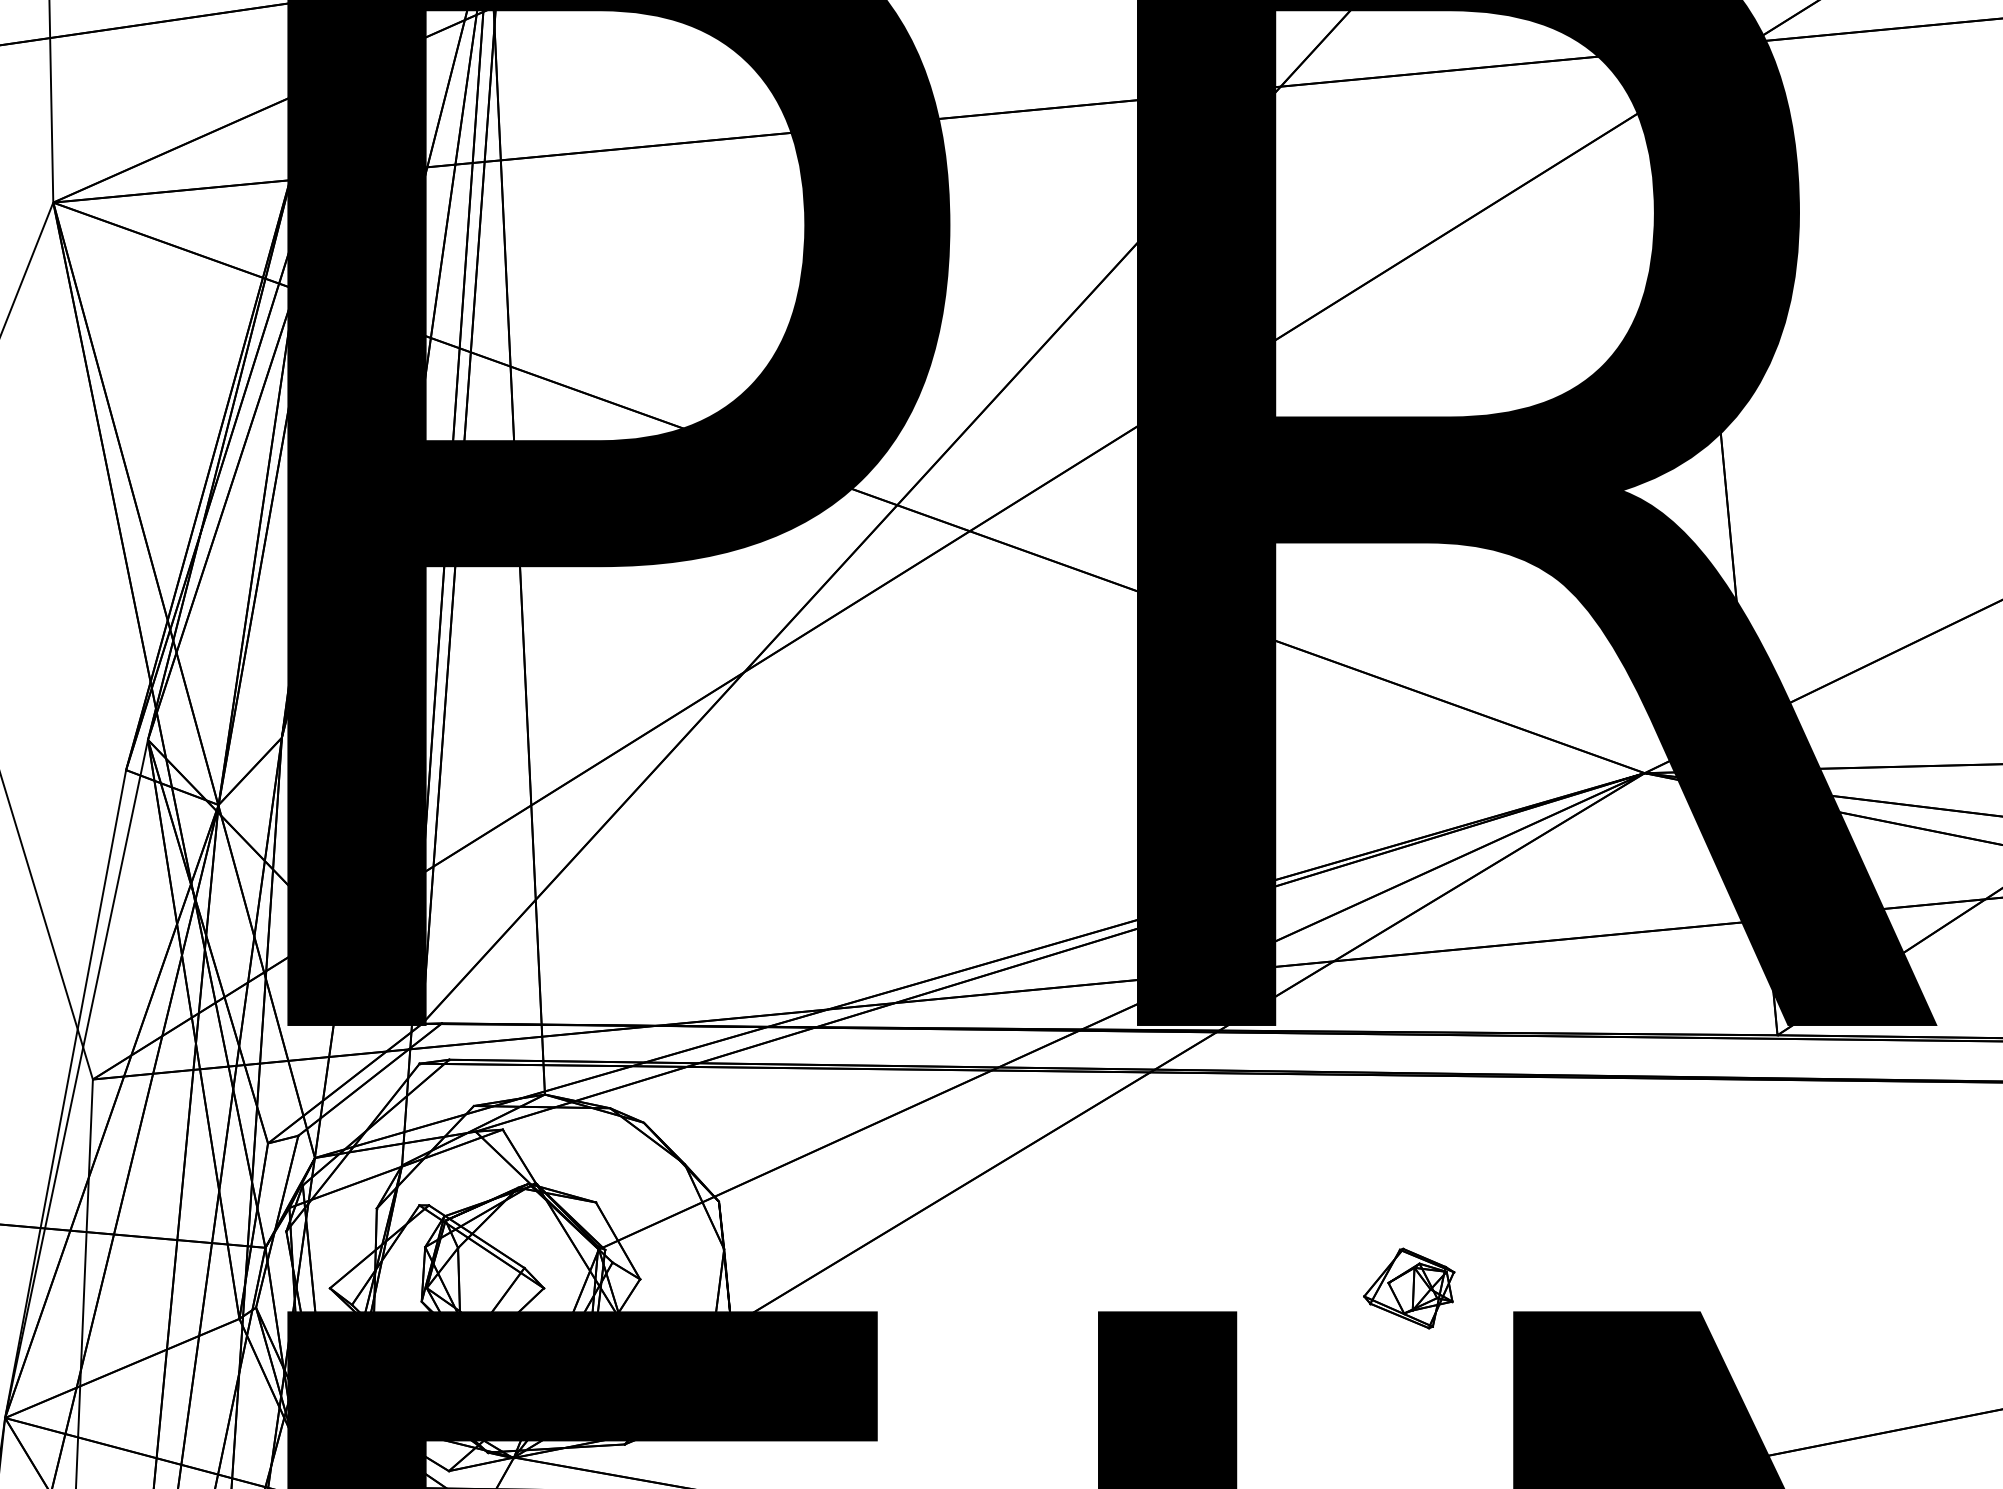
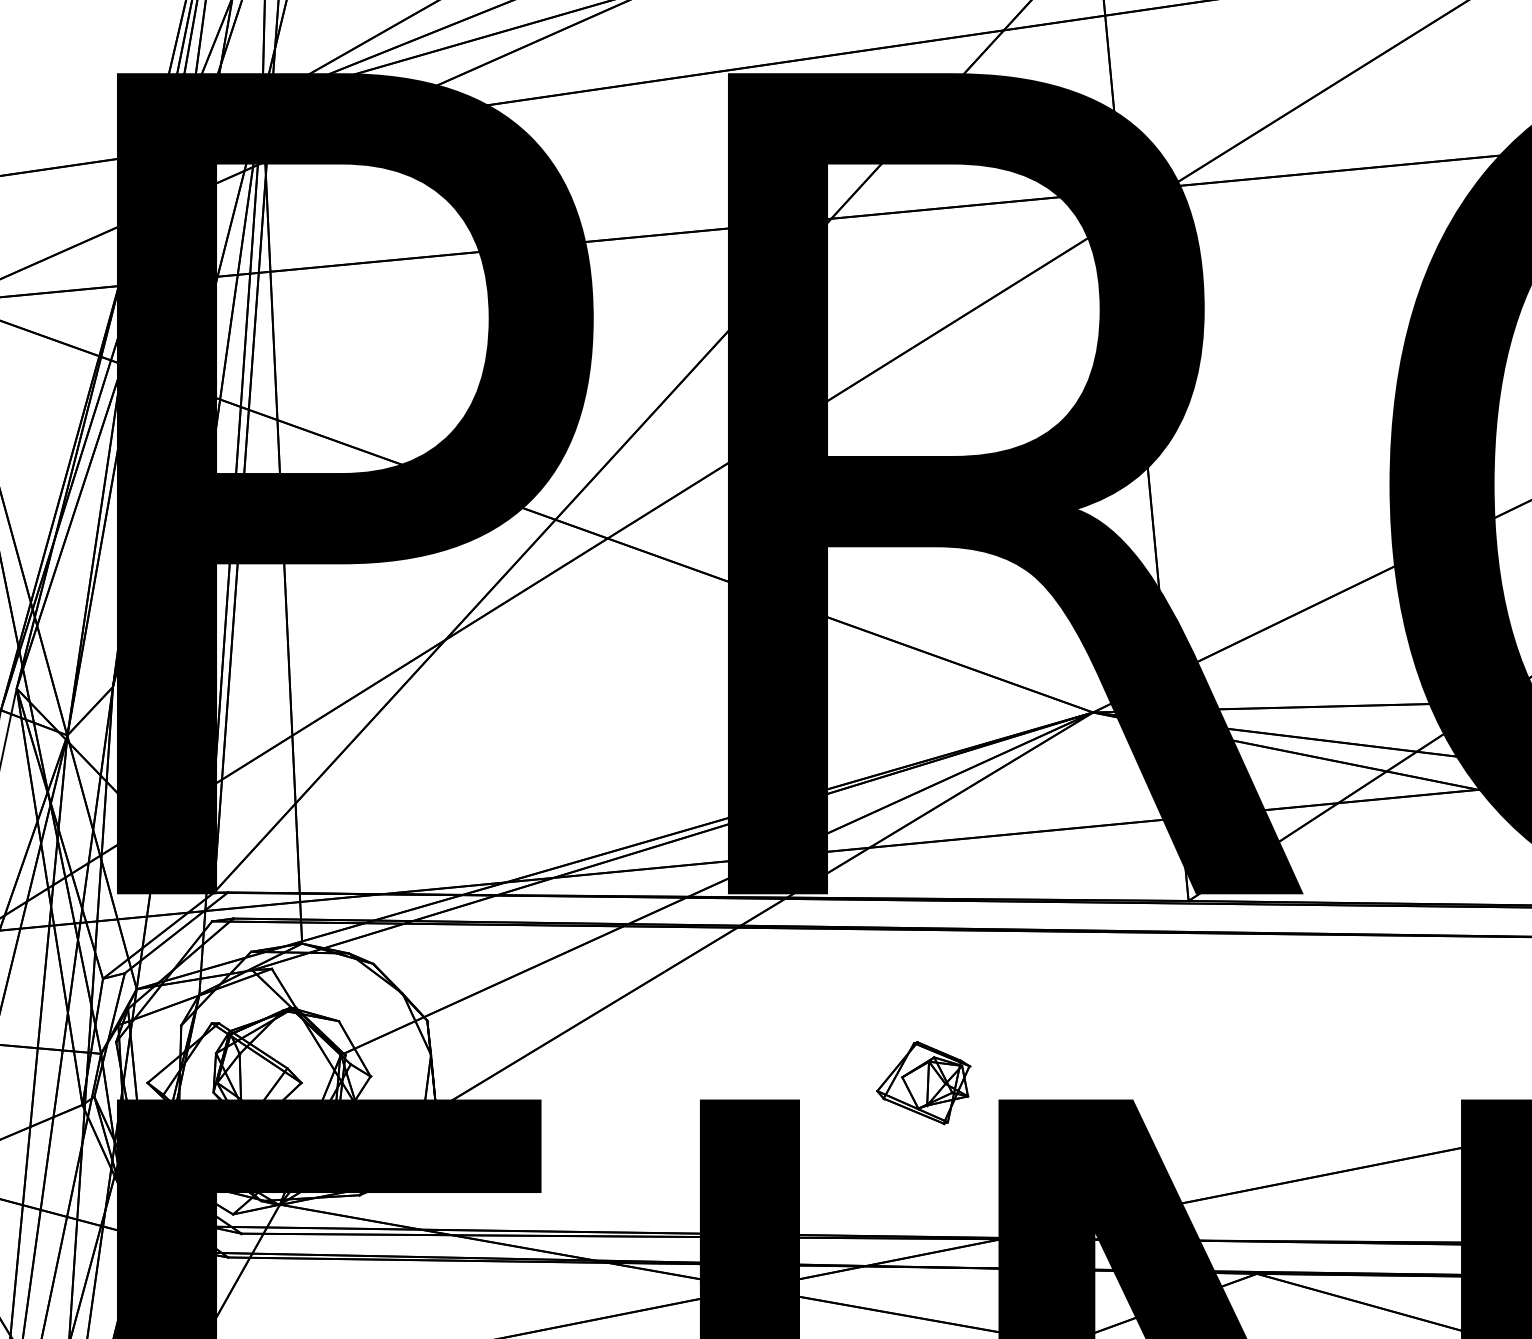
part: (1408, 1289) -> (923, 1083), size x1.43

